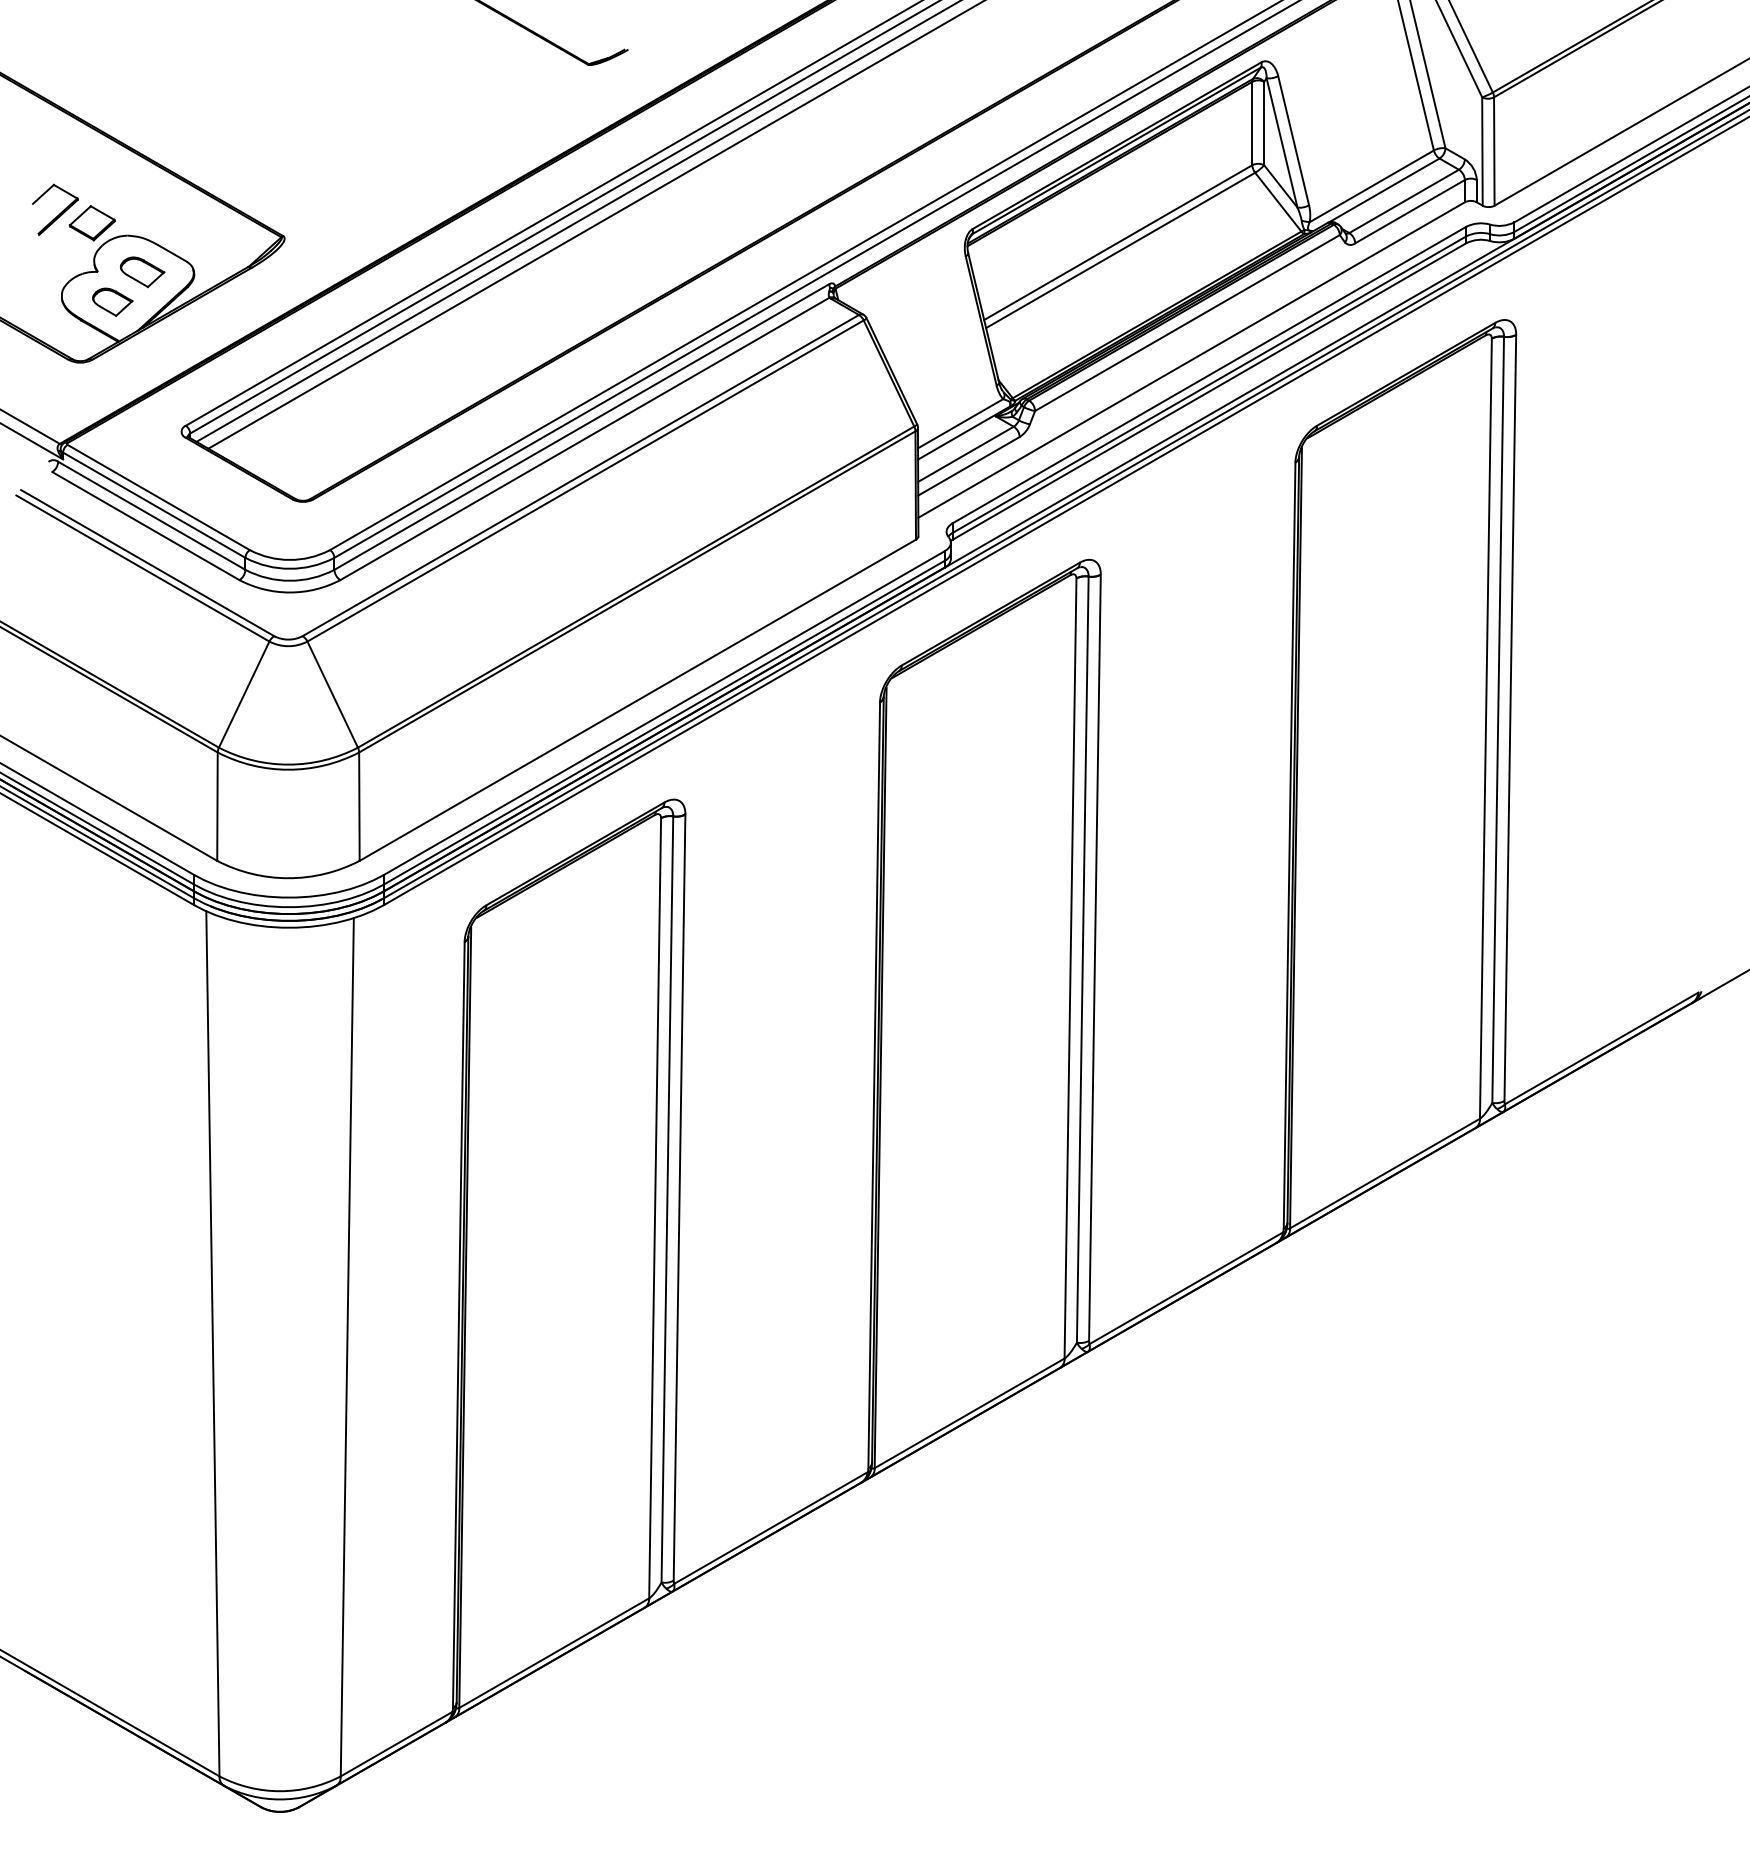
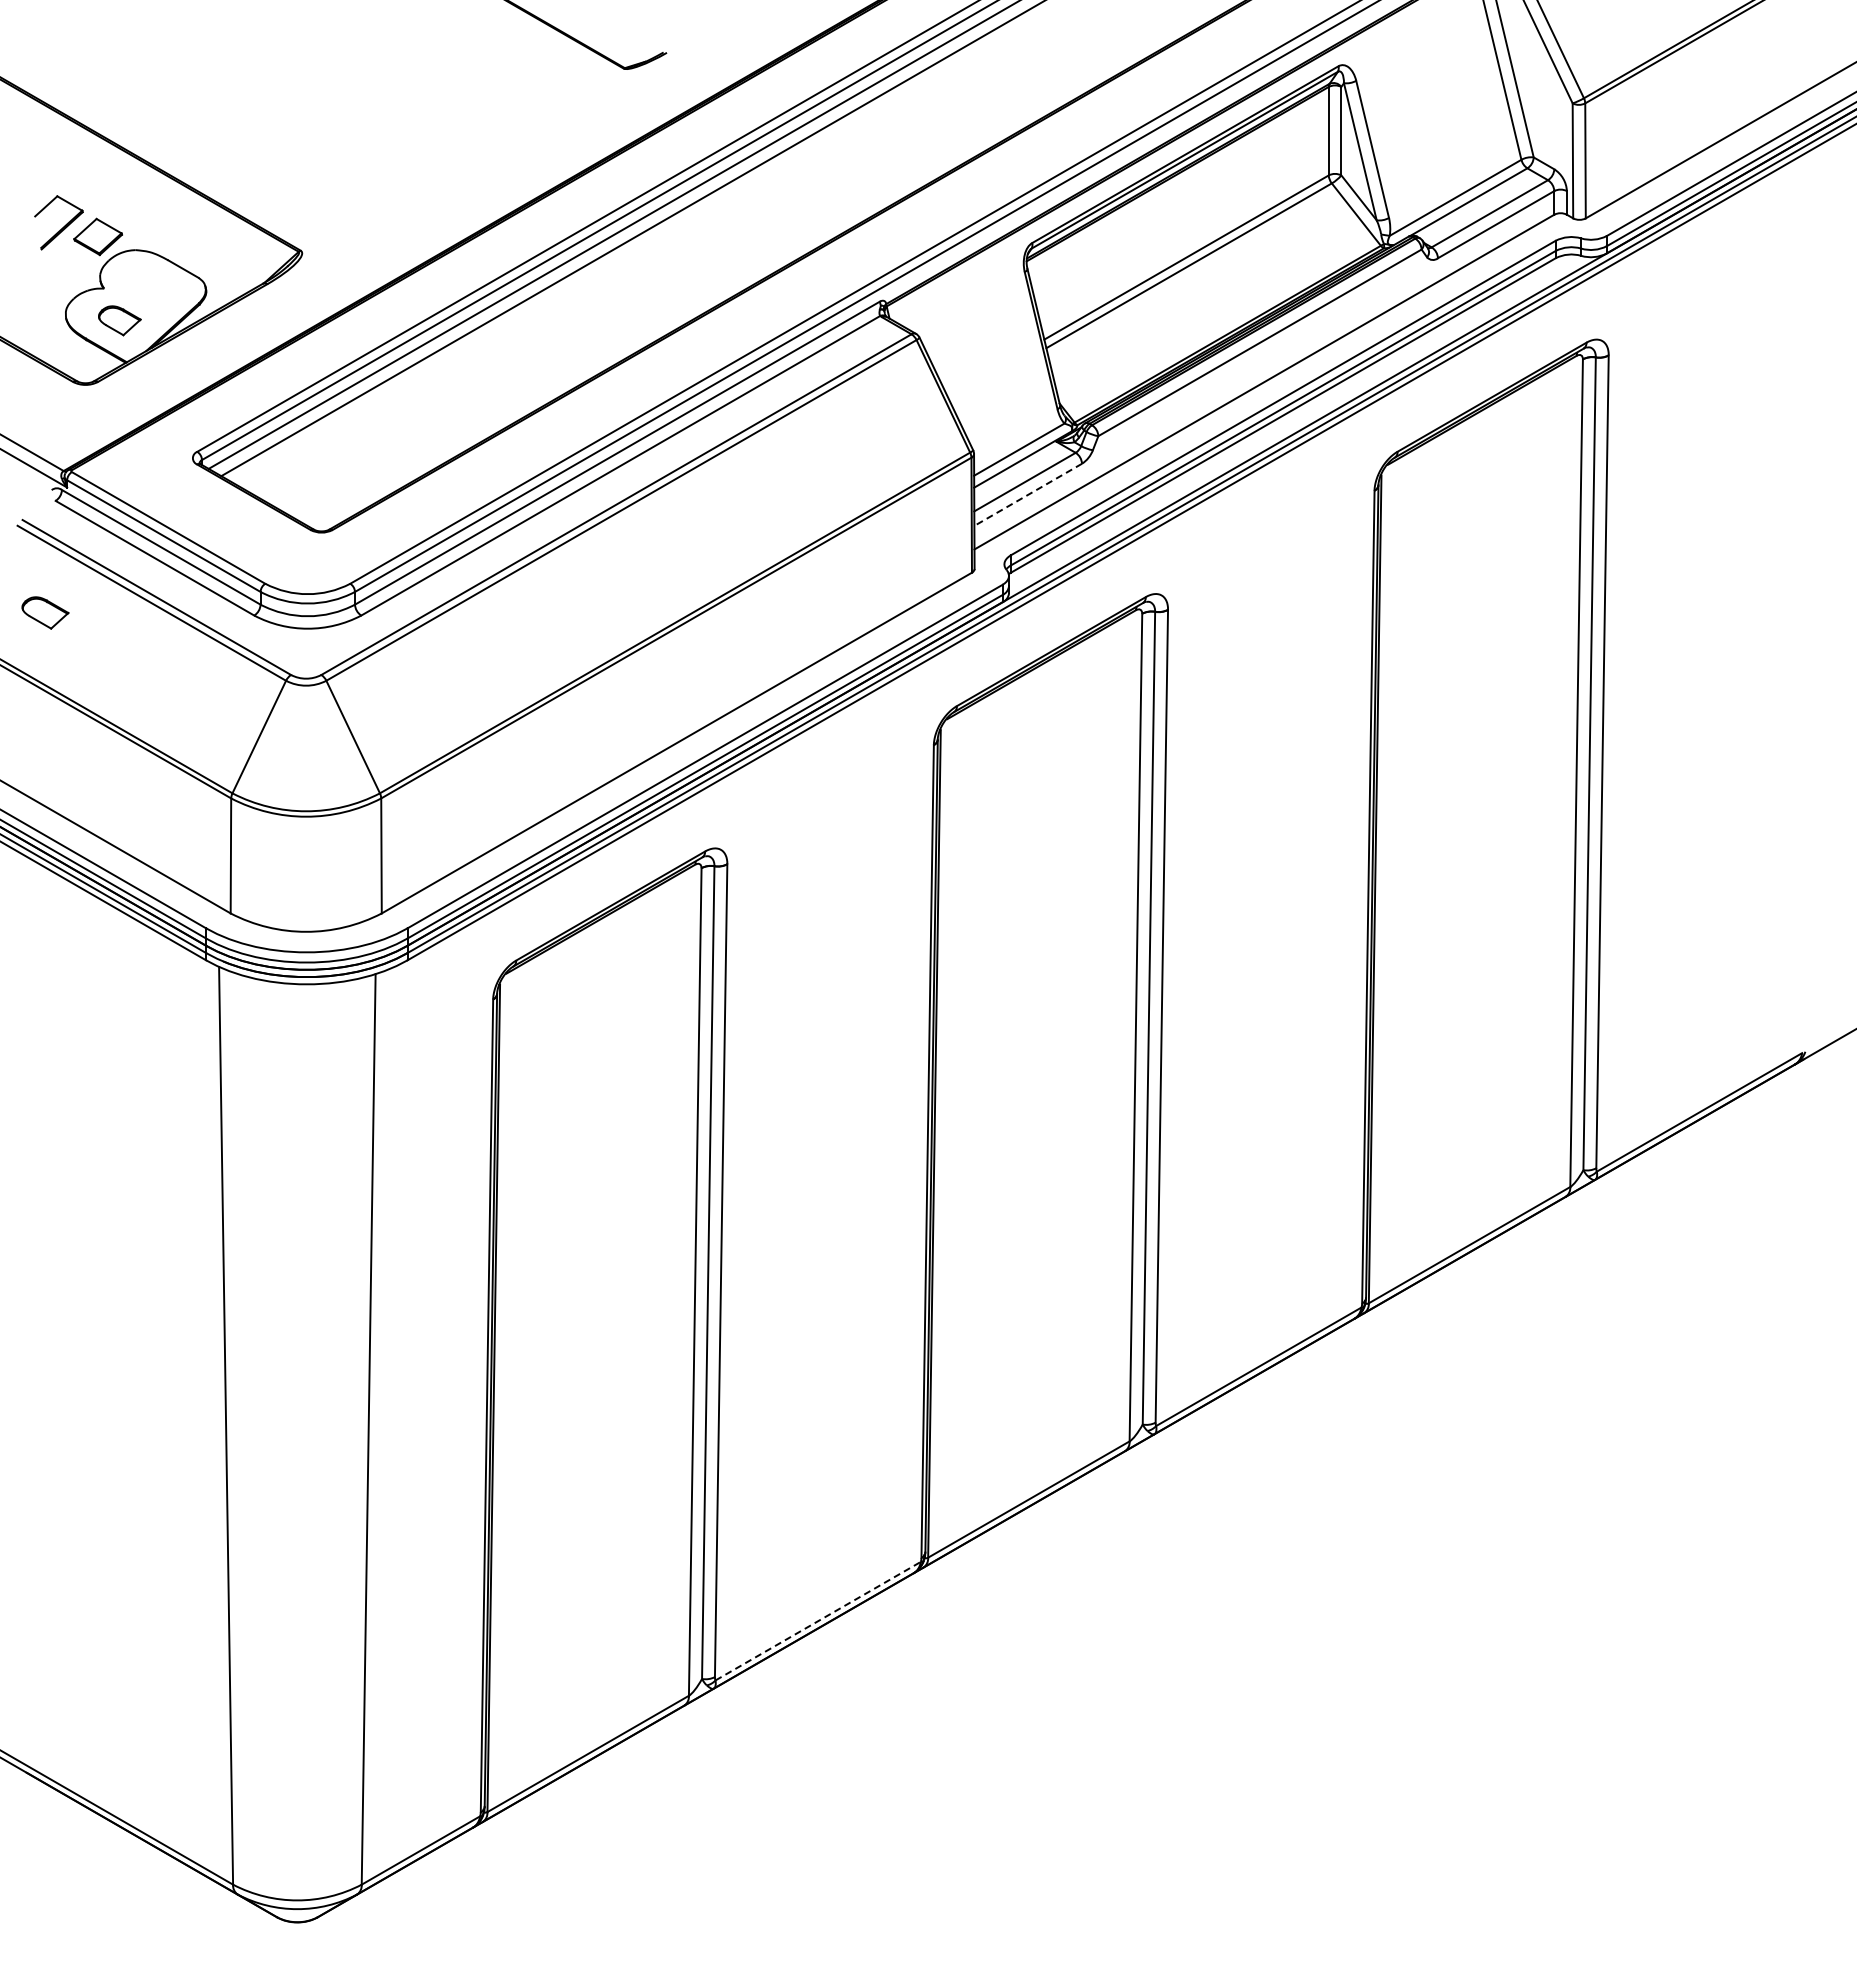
part: (142, 271) -> (45, 612), moved
line: (968, 466) -> (1027, 495), solid -> dashed
line: (771, 1528) -> (818, 1621), solid -> dashed

